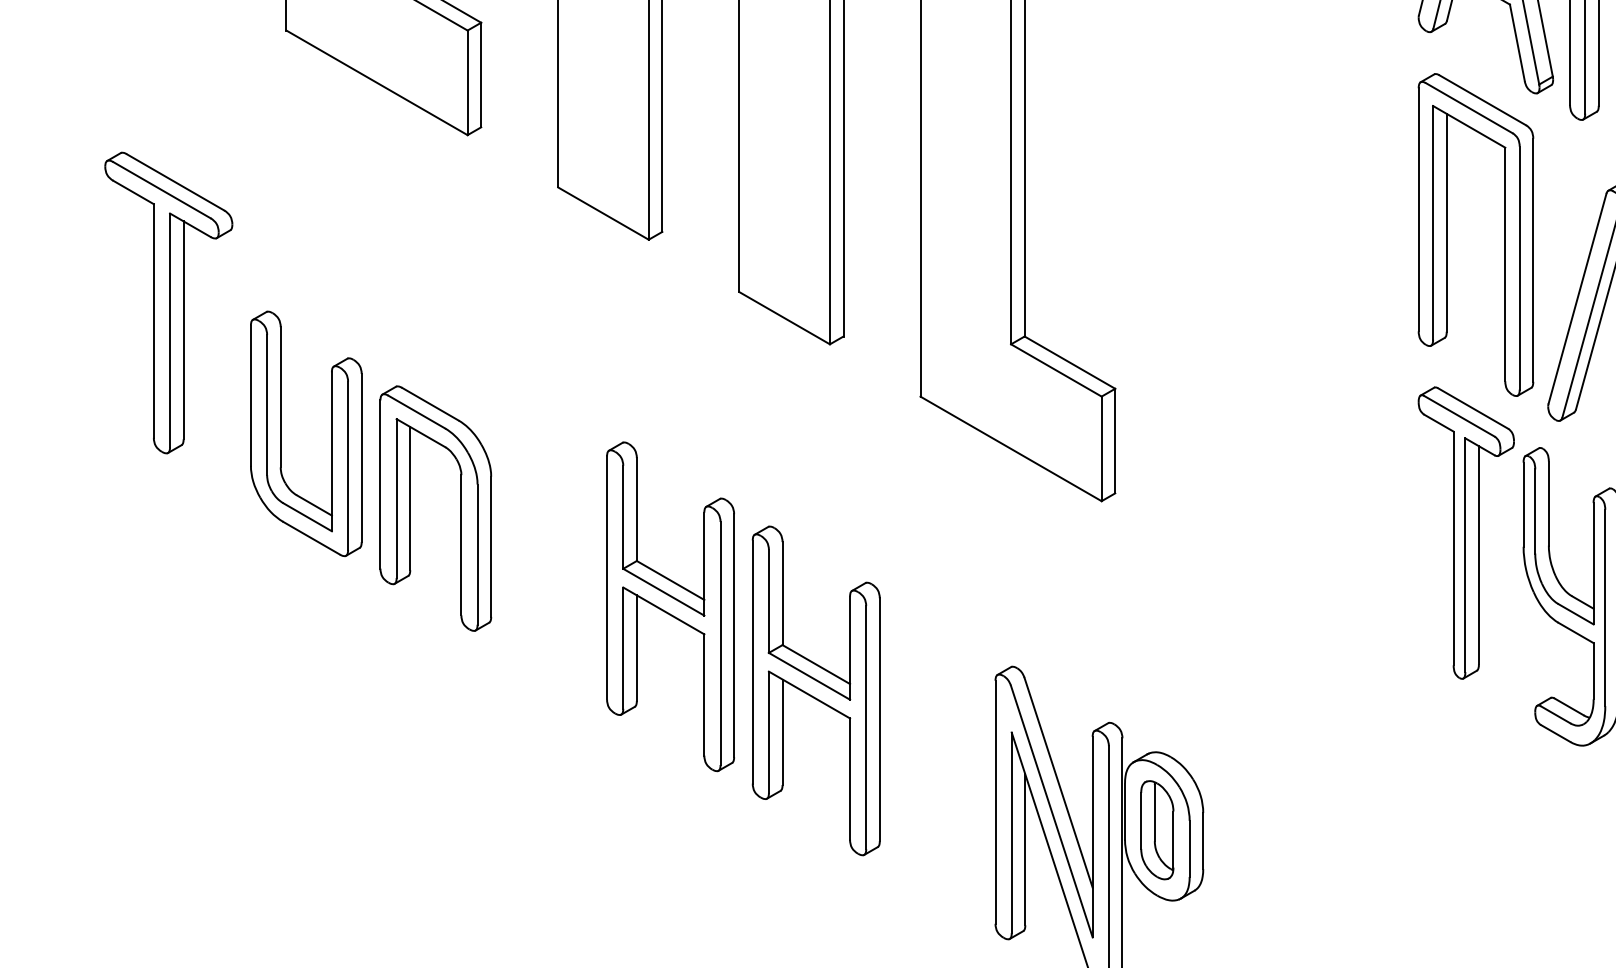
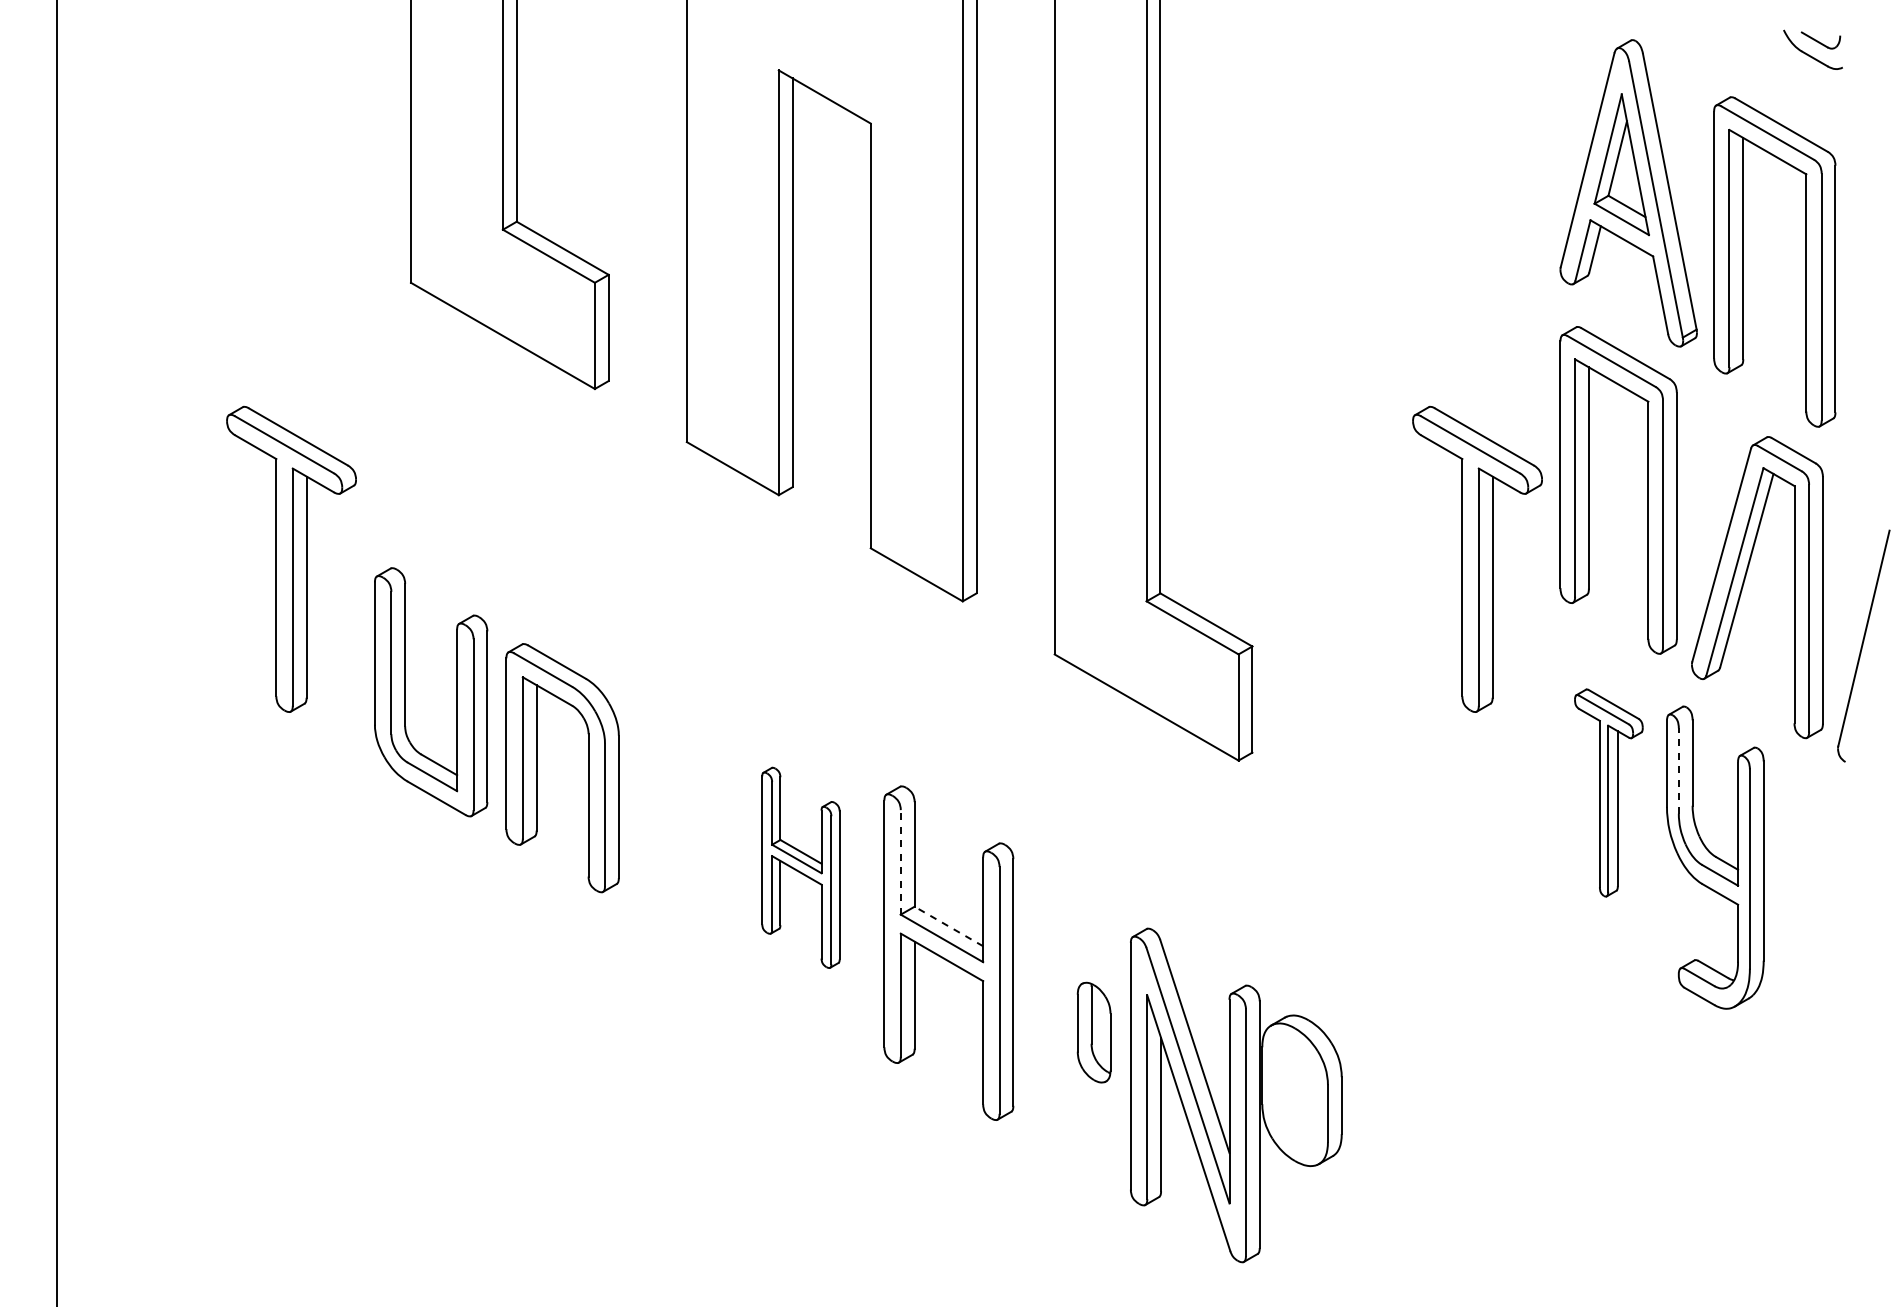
part: (1336, 303) -> (1477, 559), added
line: (1534, 511) -> (1678, 771), solid -> dashed
part: (1466, 532) -> (1608, 792), size x0.7
line: (768, 600) -> (900, 861), solid -> dashed
part: (670, 606) -> (800, 867), size x0.6
line: (815, 664) -> (948, 926), solid -> dashed
part: (1156, 830) -> (1093, 1032), moved

